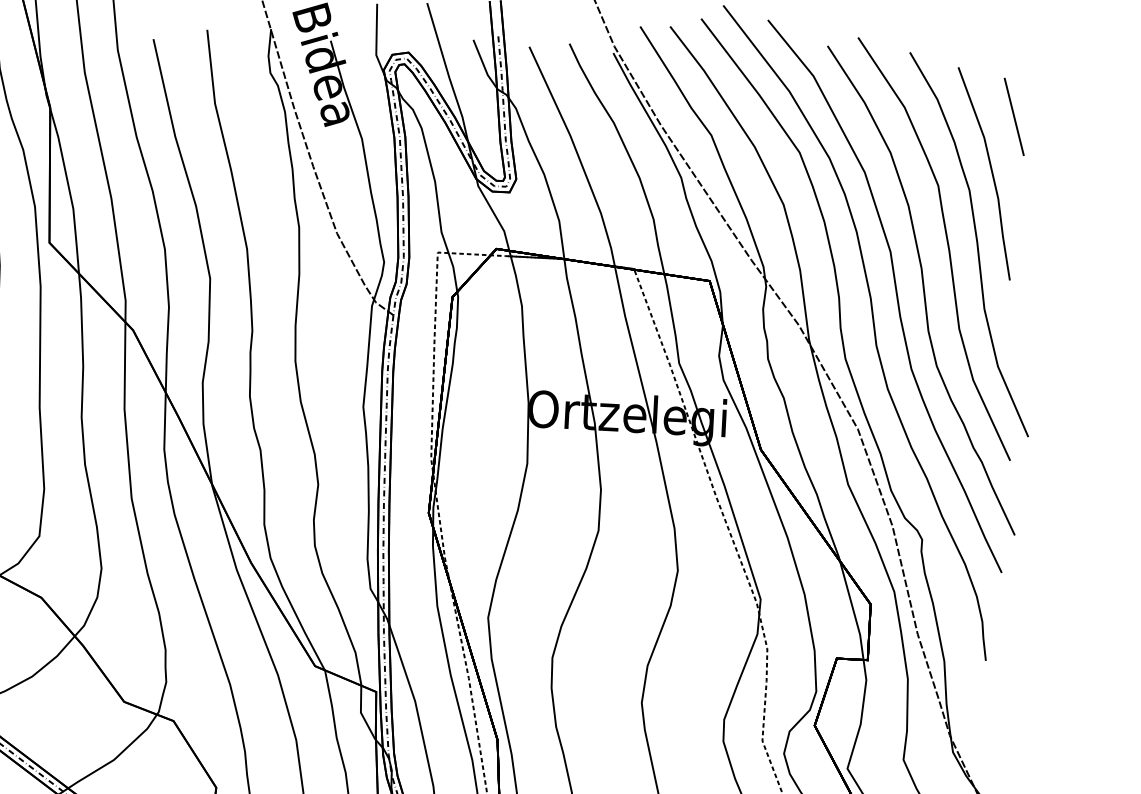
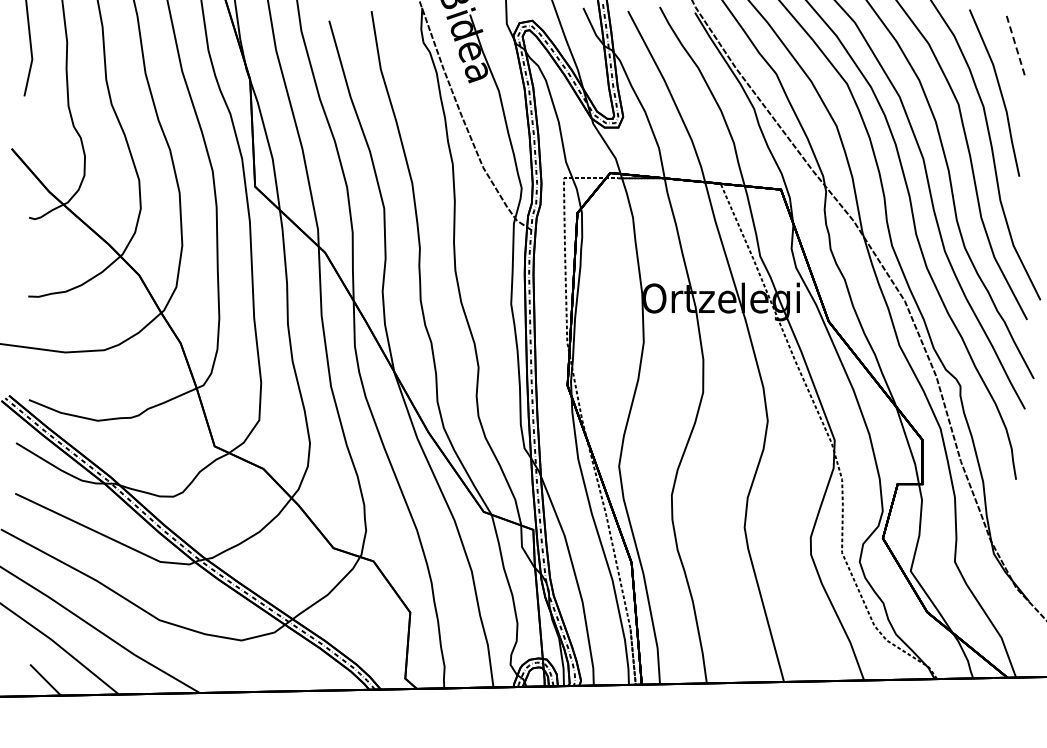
line: (1014, 116) -> (1016, 46), solid -> dashed

